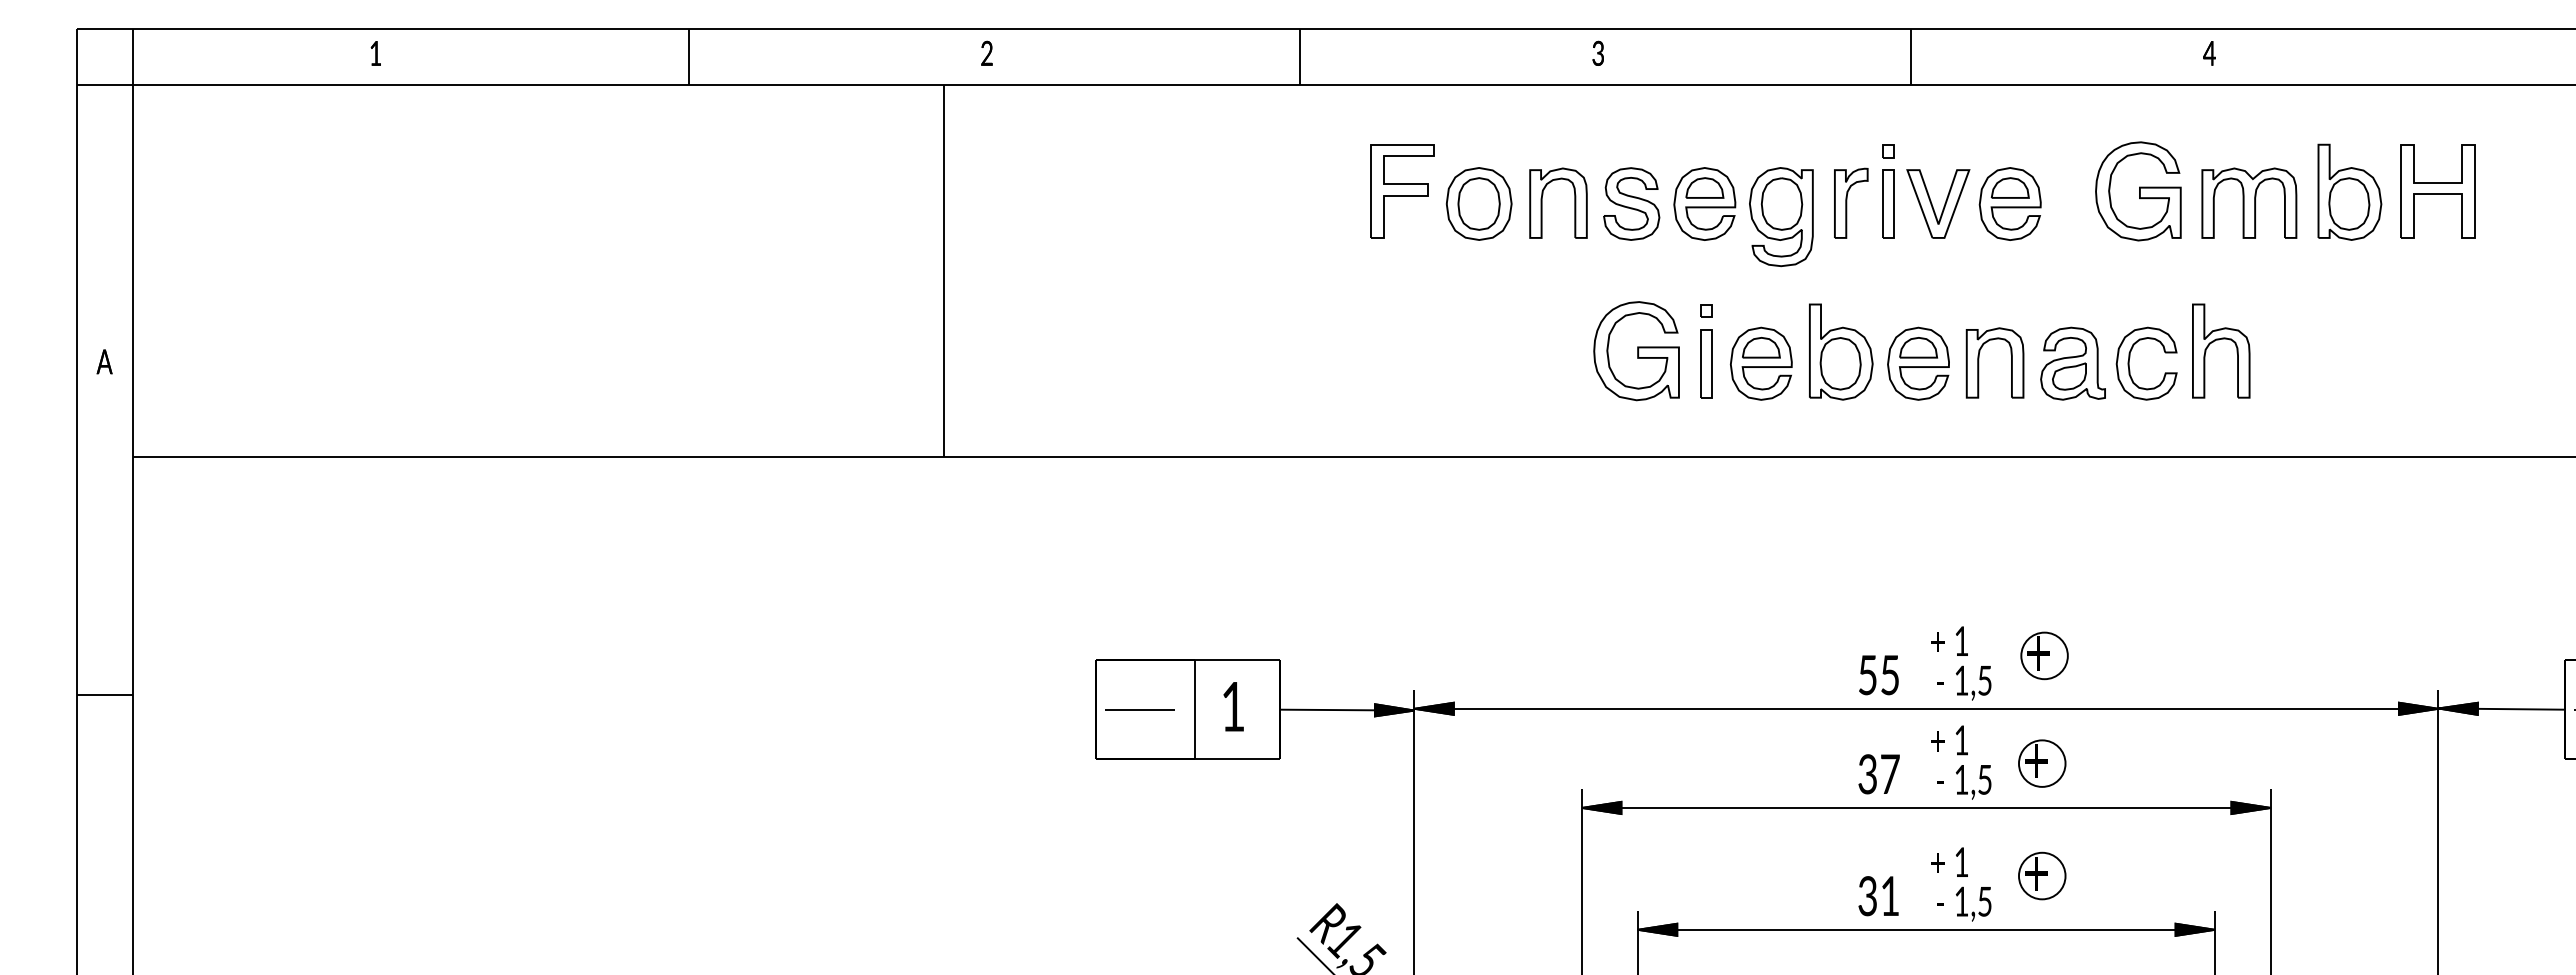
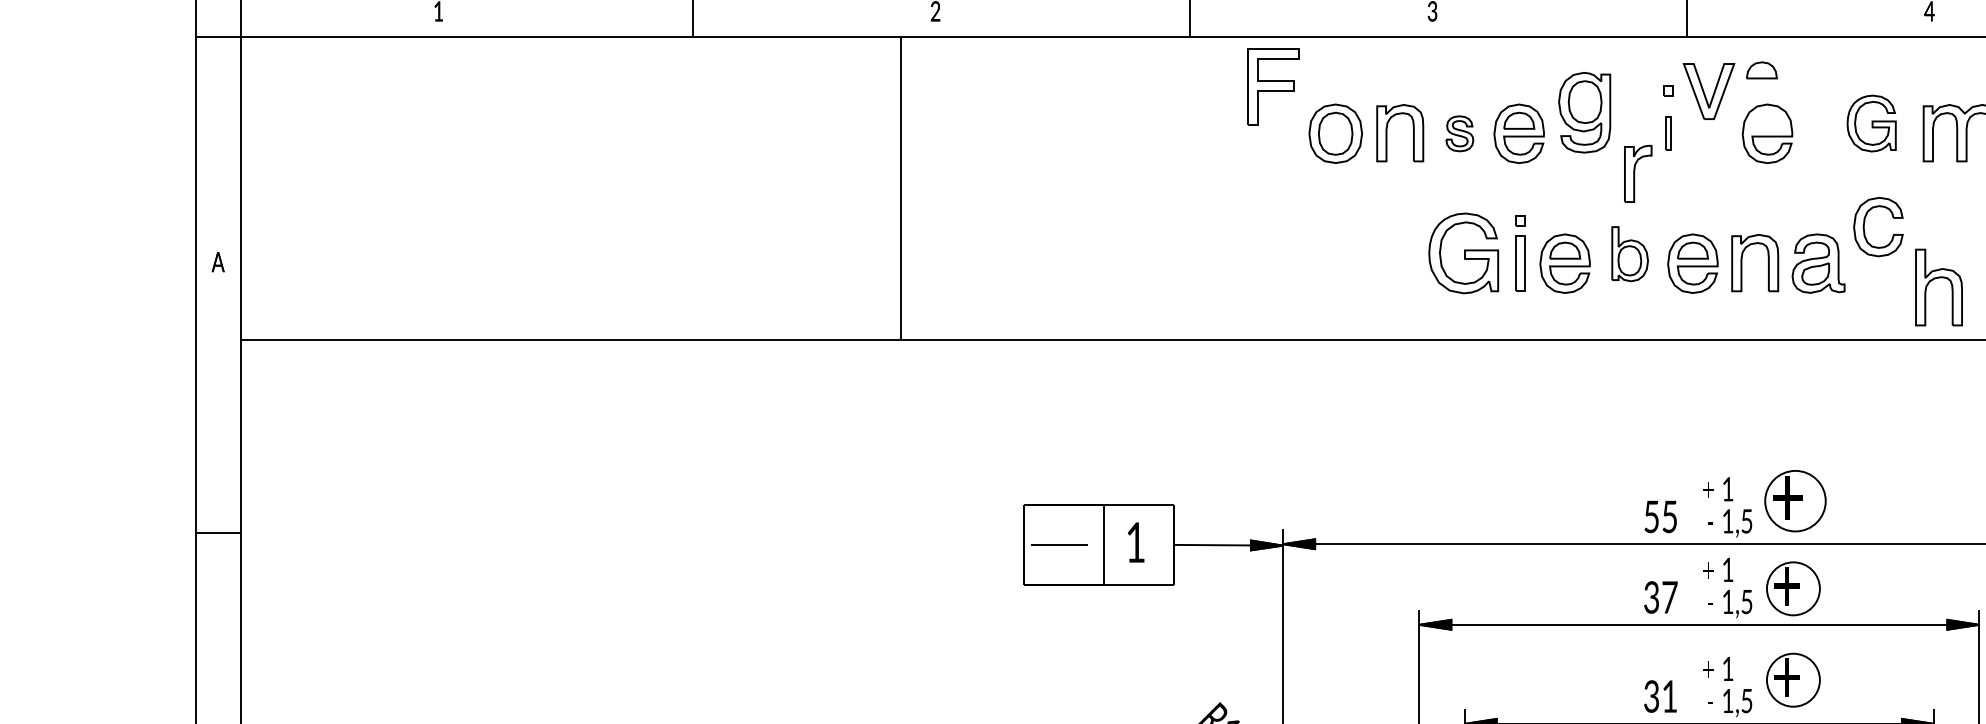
part: (2009, 187) -> (1761, 69), moved
part: (1402, 191) -> (1273, 87), moved
part: (2138, 191) -> (1871, 123), size x0.7
part: (1851, 202) -> (1638, 173), moved
part: (1631, 203) -> (1459, 133), size x0.6
part: (1888, 203) -> (1668, 133), size x0.6
part: (1938, 203) -> (1709, 91), moved
part: (1781, 217) -> (1584, 113), moved
part: (2219, 340) -> (1937, 278), moved
part: (1841, 351) -> (1630, 253), size x0.7
part: (2129, 363) -> (1864, 226), moved
part: (2044, 655) -> (1795, 500), size x1.6
part: (2042, 763) -> (1793, 588), size x1.4
part: (2042, 875) -> (1793, 679), size x1.4

